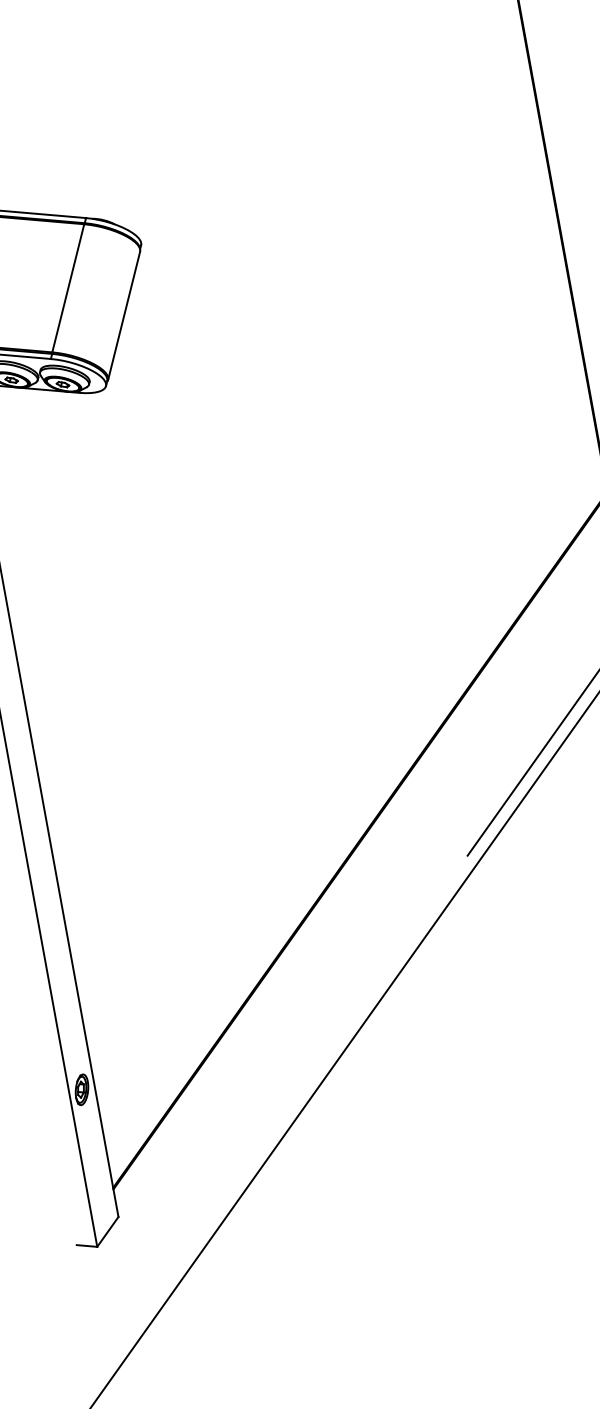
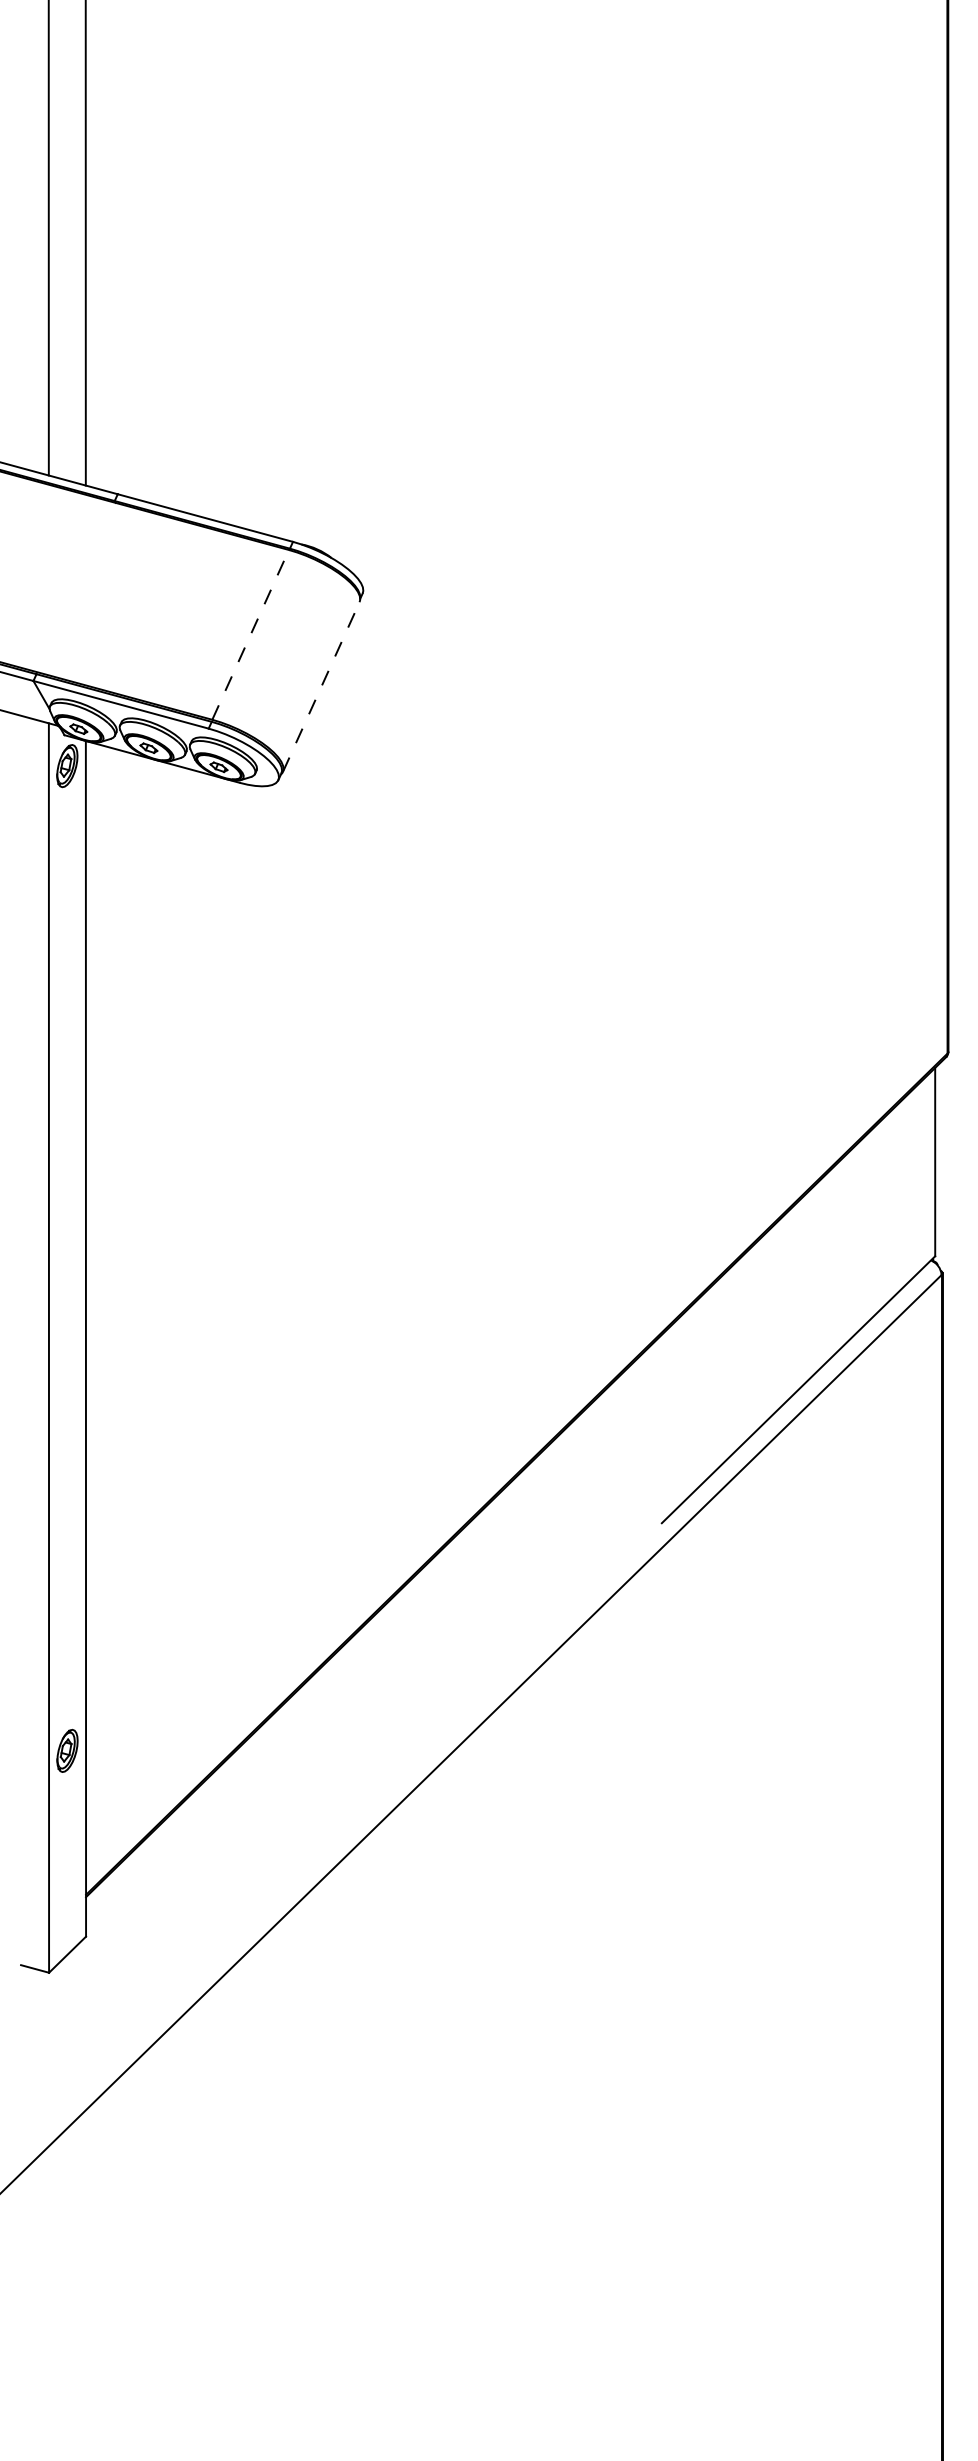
line: (68, 288) -> (250, 634), solid -> dashed
line: (124, 315) -> (321, 686), solid -> dashed

